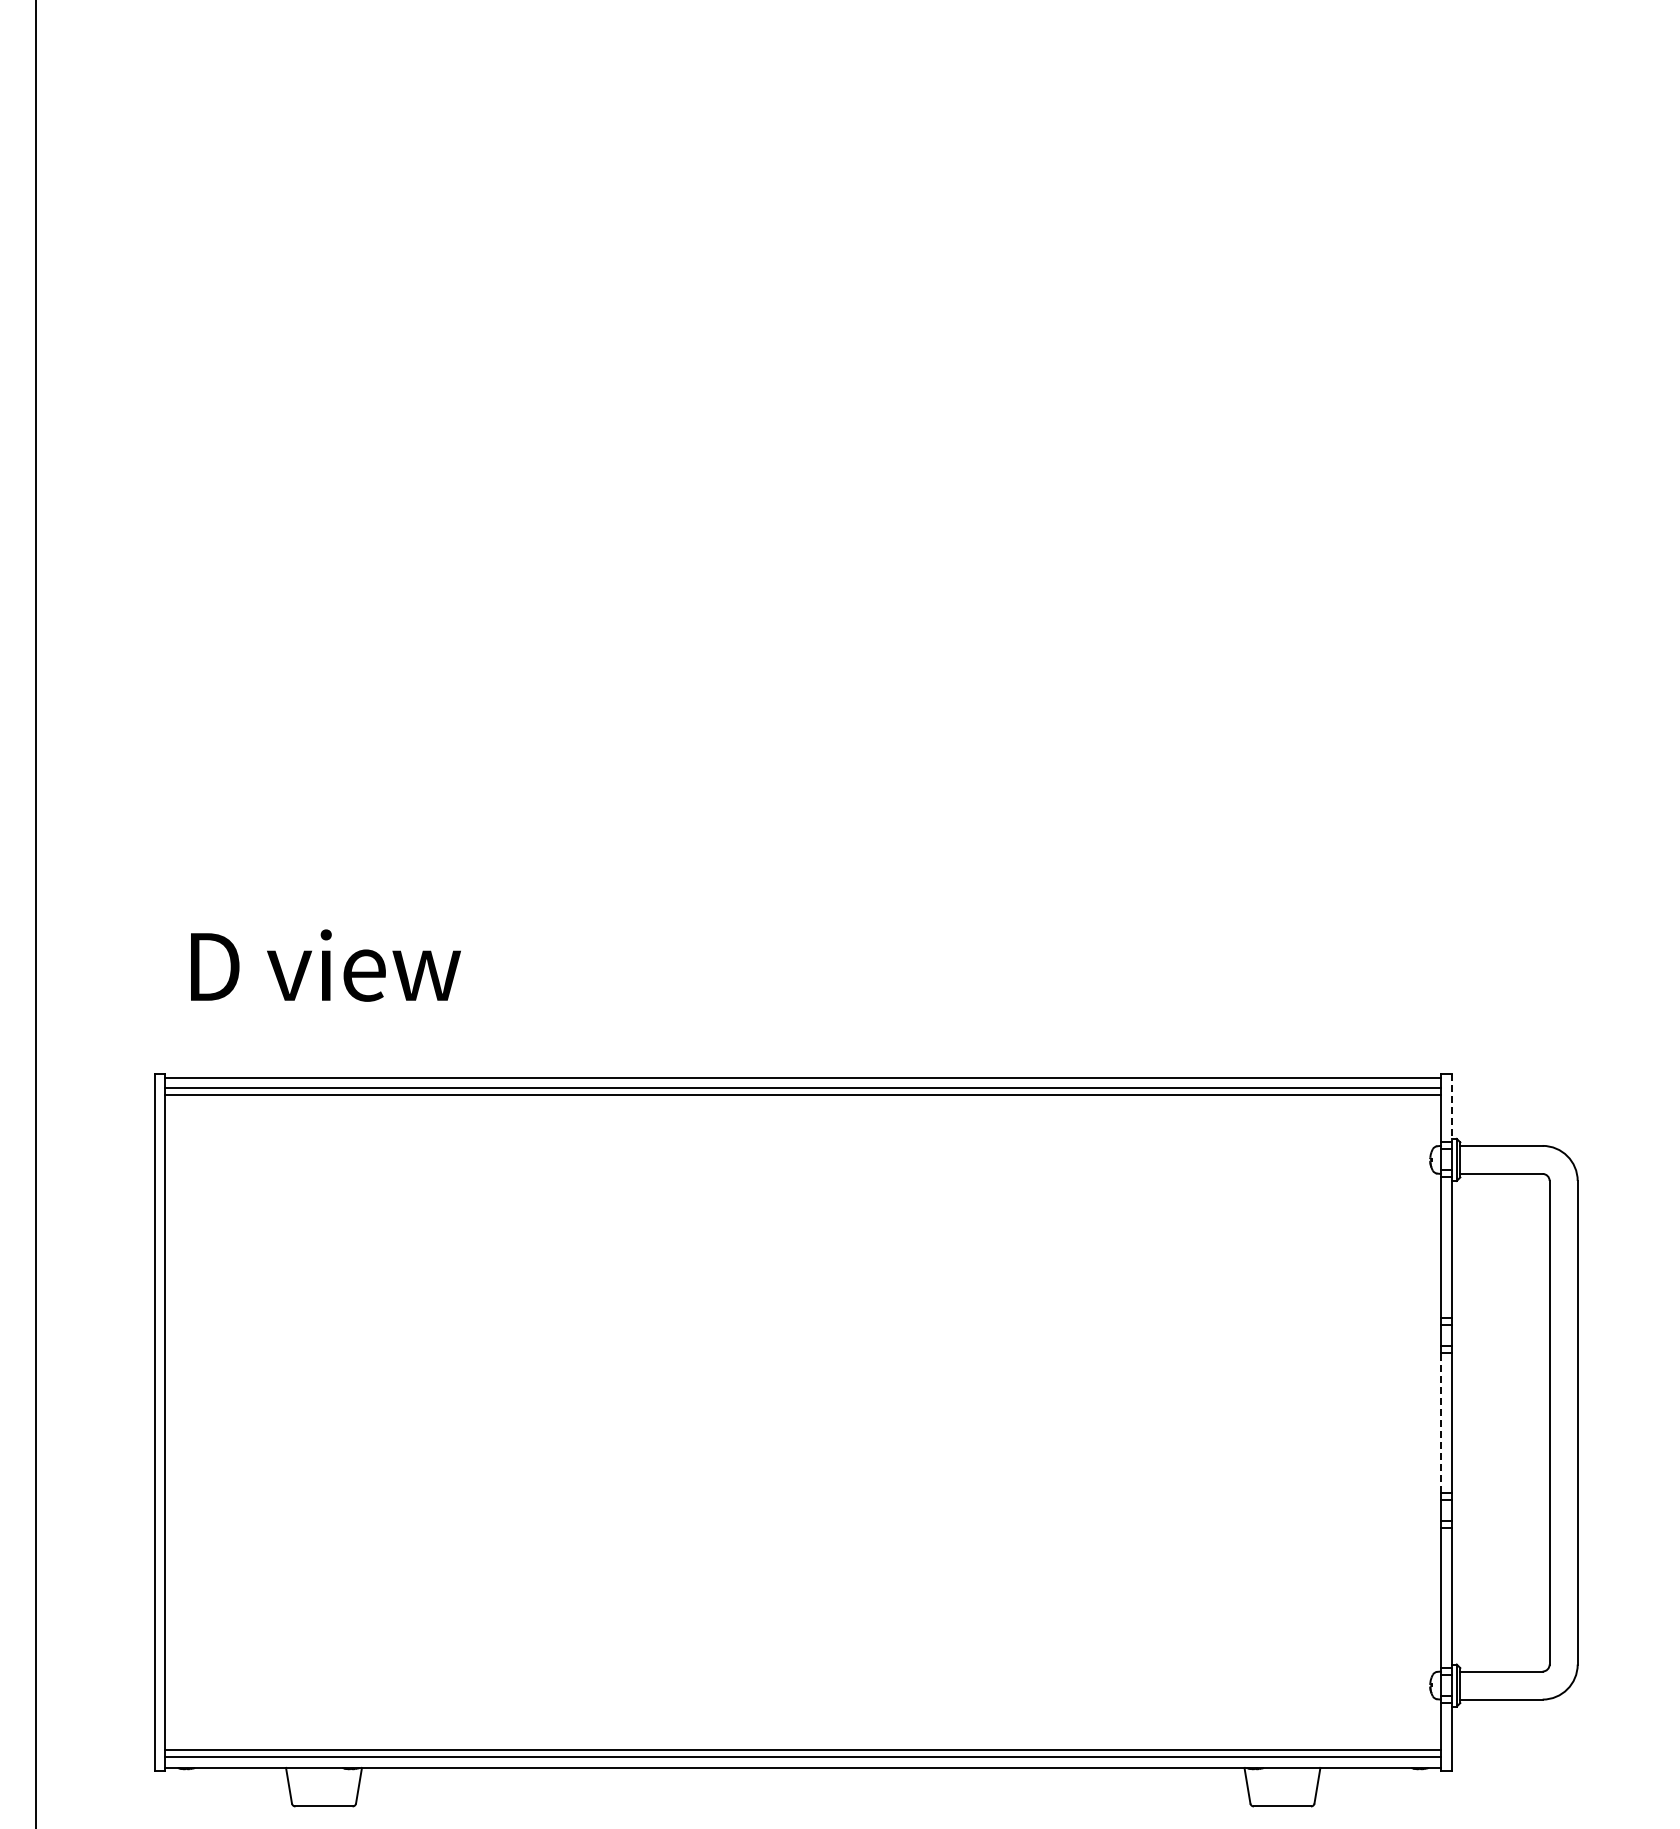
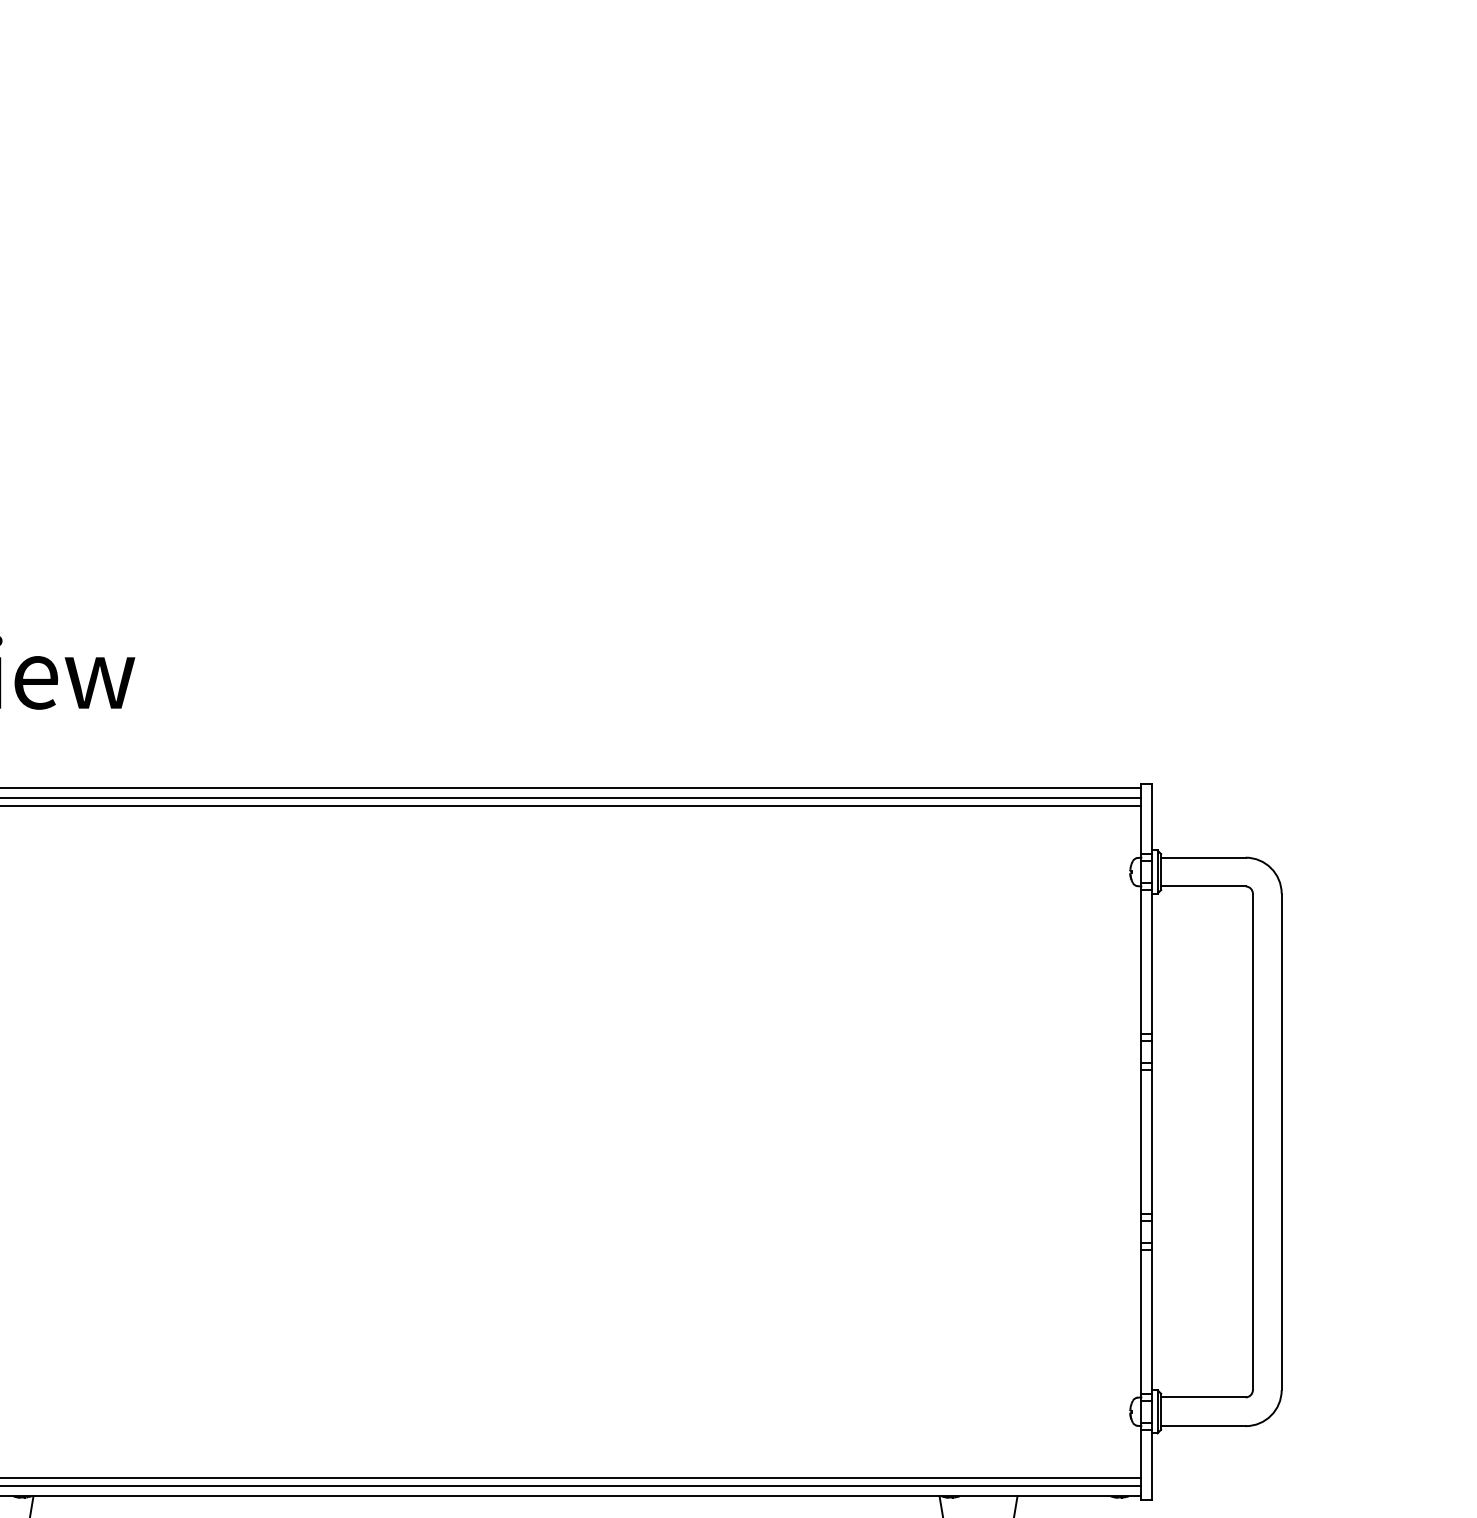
line: (1451, 1108) -> (1152, 819), dashed -> solid
line: (1441, 1422) -> (1141, 1141), dashed -> solid

